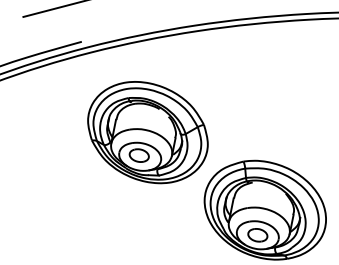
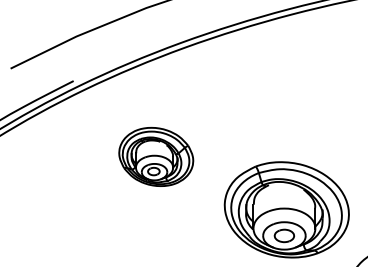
part: (147, 131) -> (155, 156), size x0.6

